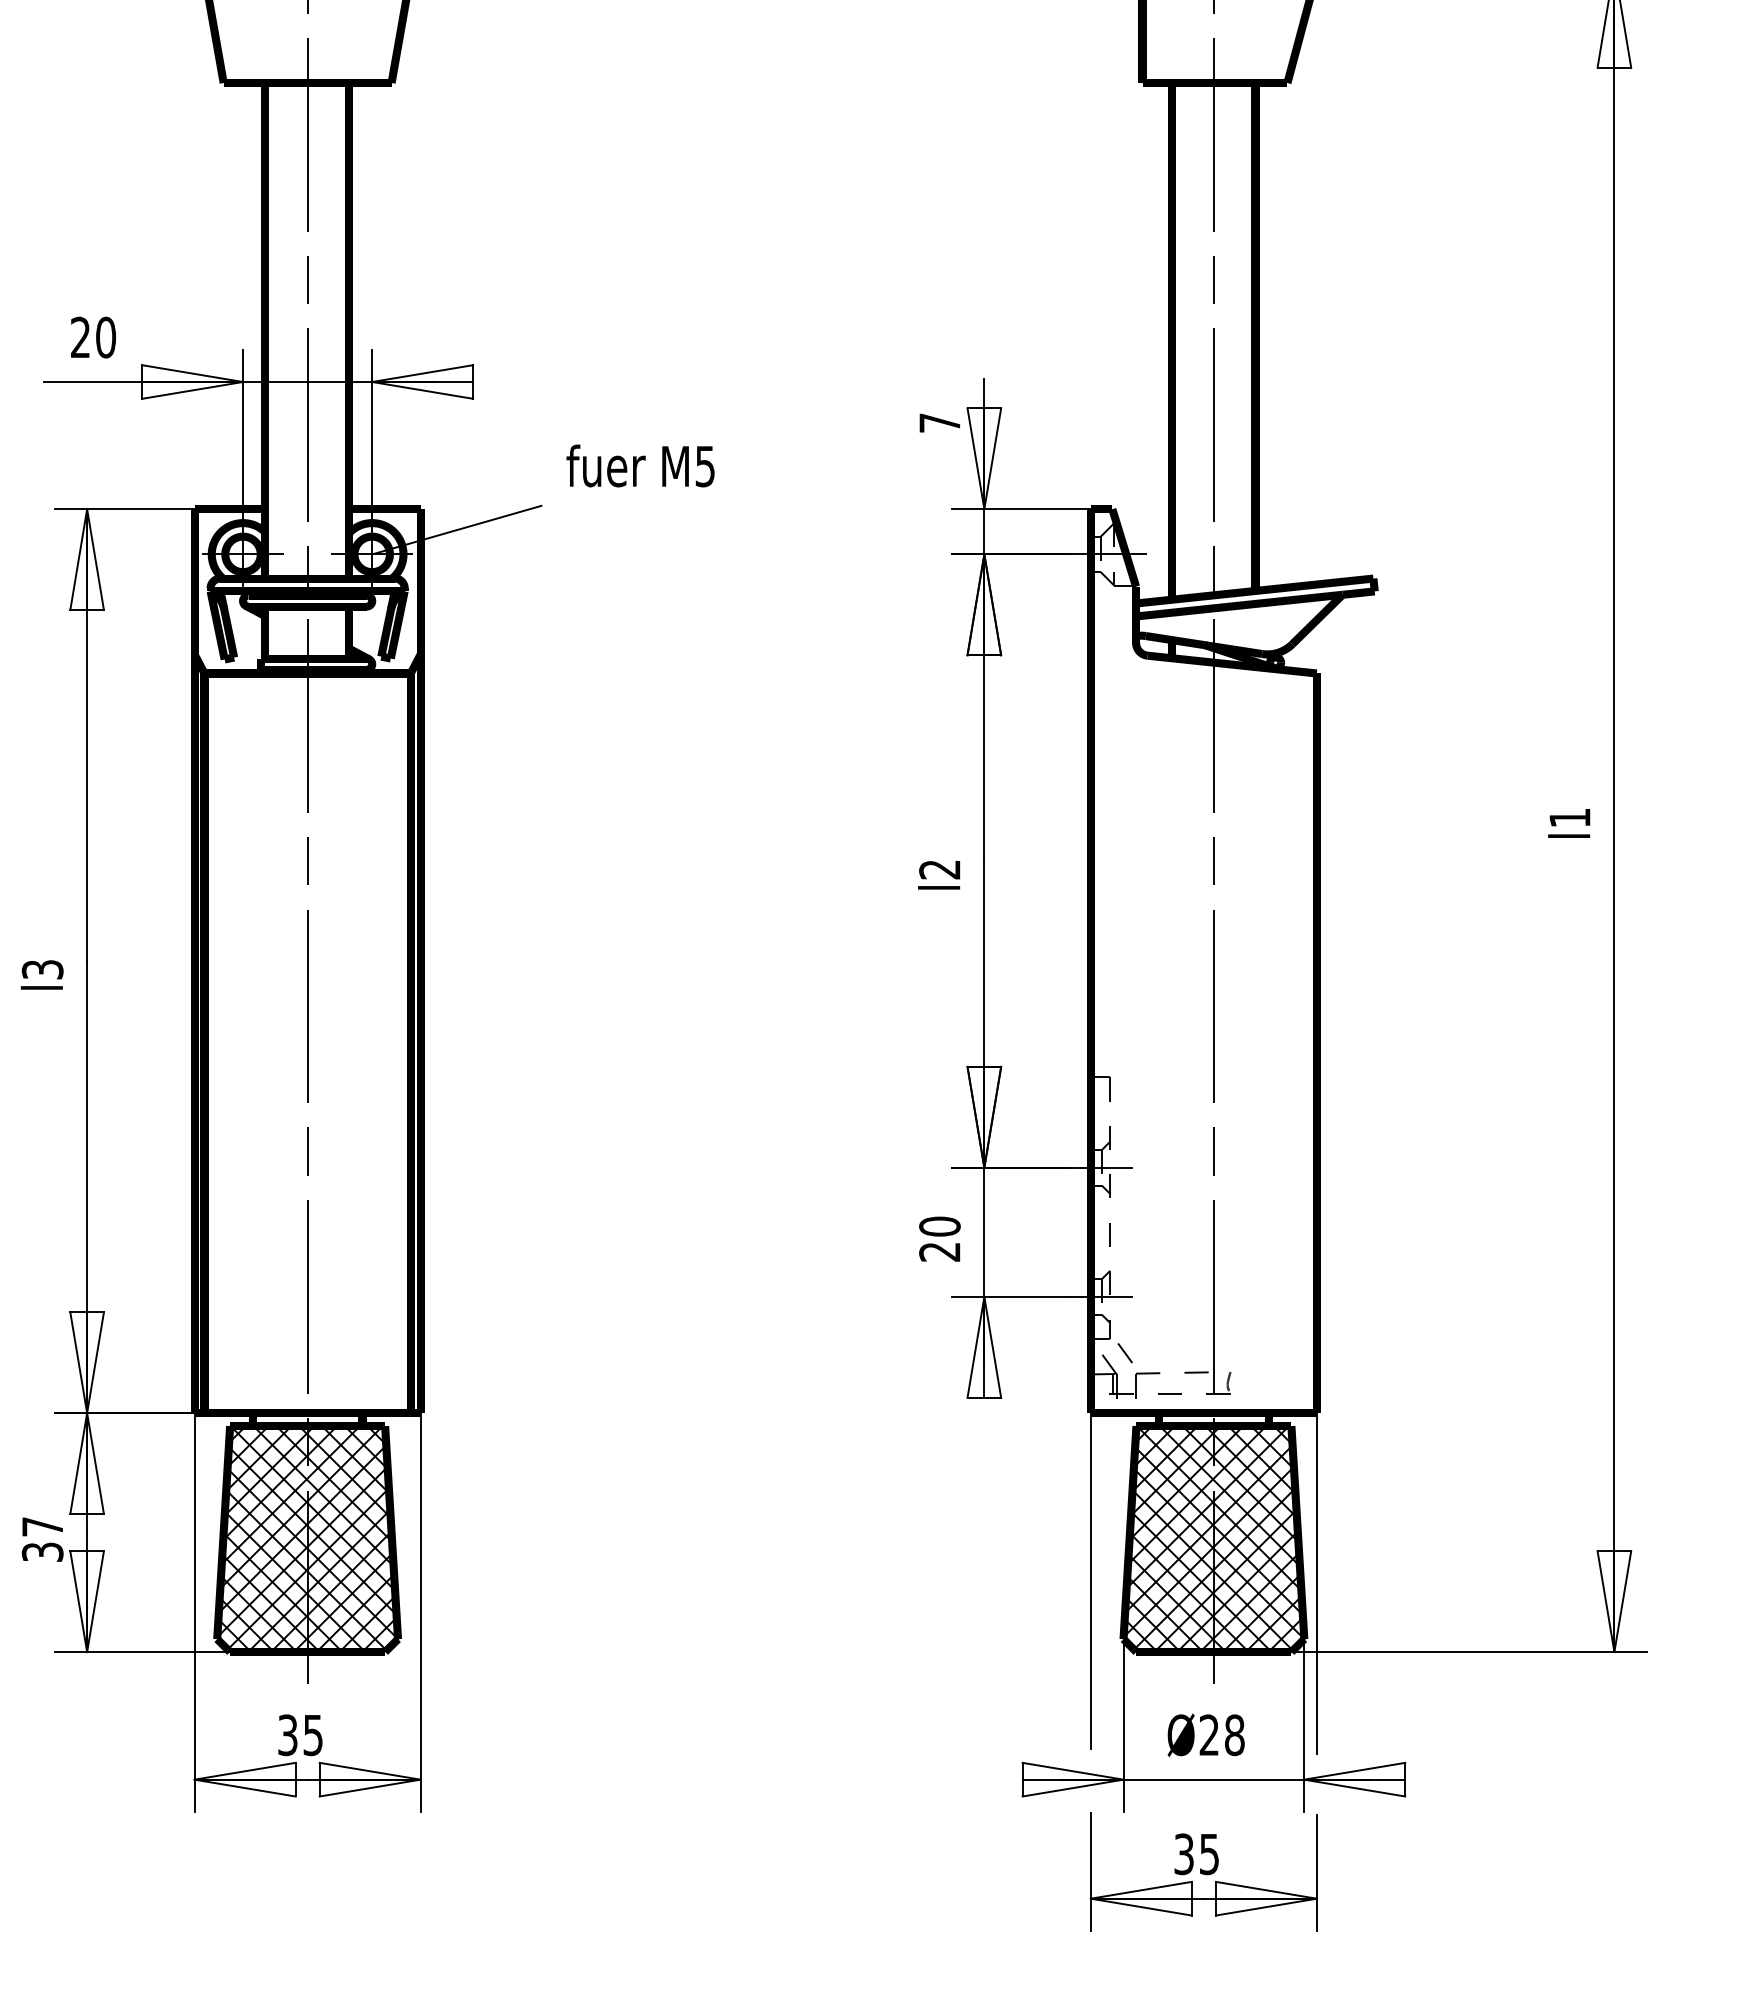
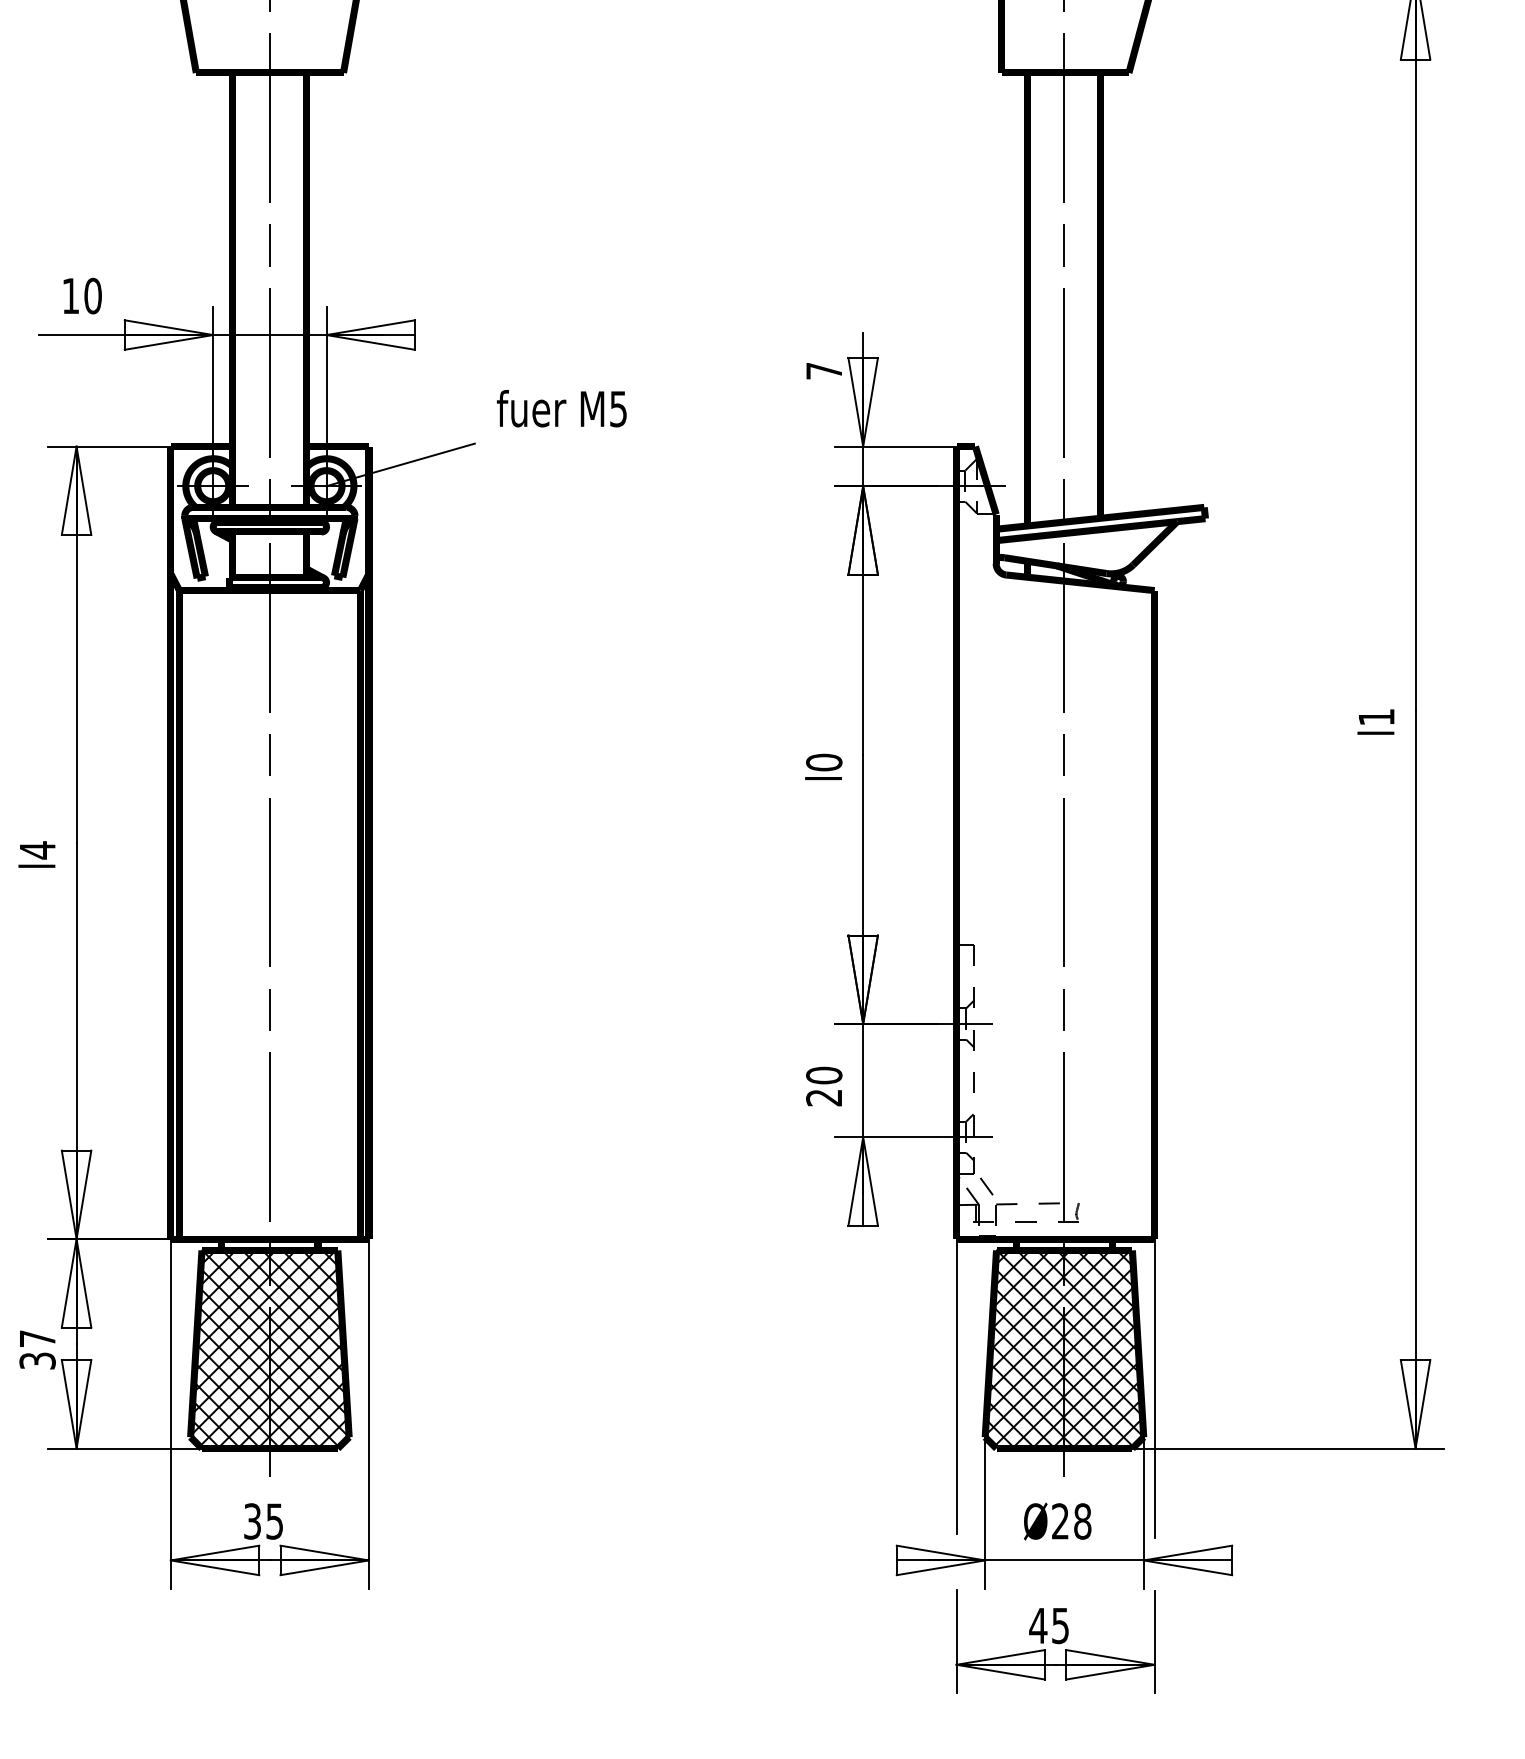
text: (80, 336) -> (70, 295), 20 -> 10
text: (940, 869) -> (824, 762), l2 -> l0
text: (42, 969) -> (37, 850), l3 -> l4
text: (1184, 1853) -> (1038, 1625), 35 -> 45

